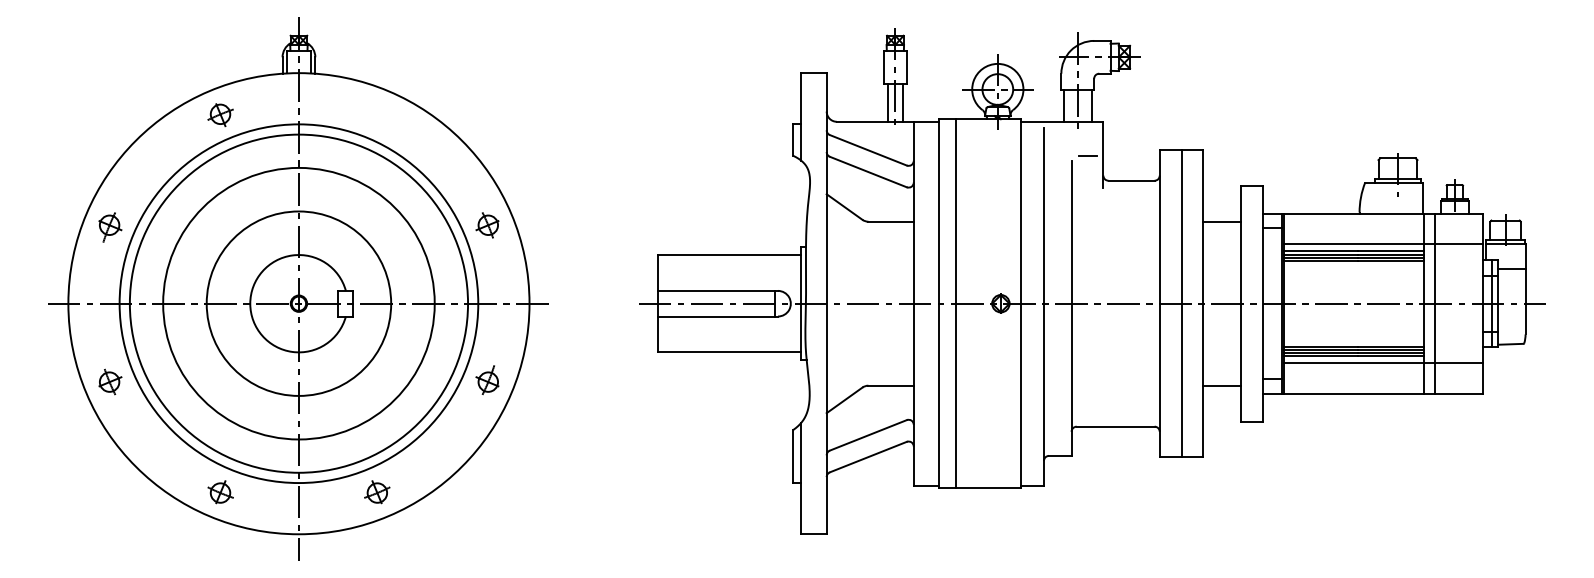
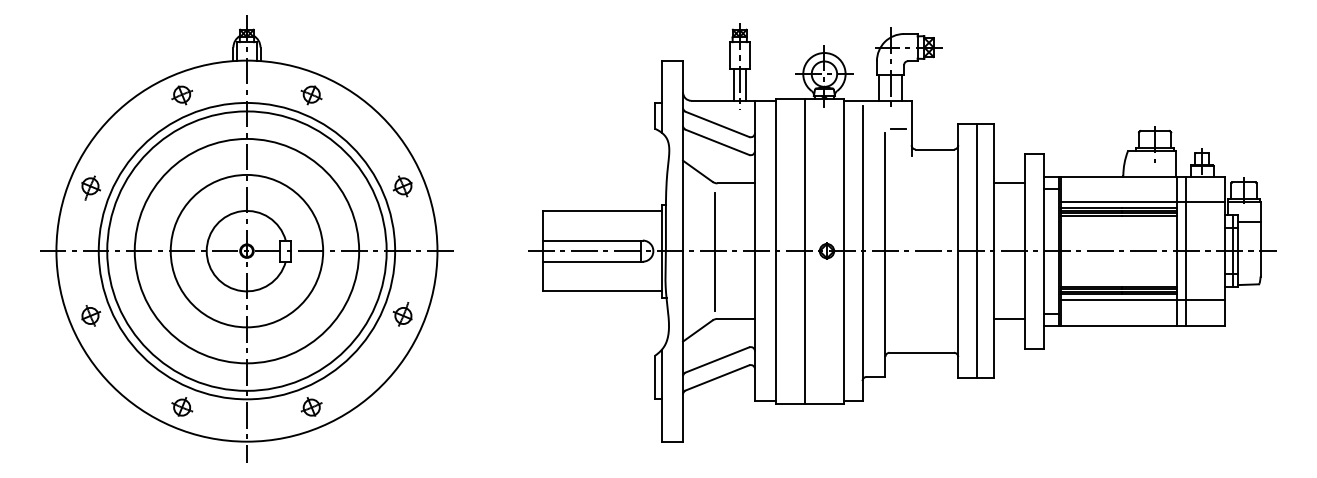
part: (377, 115) -> (311, 95), added
line: (955, 302) -> (804, 250), moved
line: (864, 304) -> (714, 251), added

